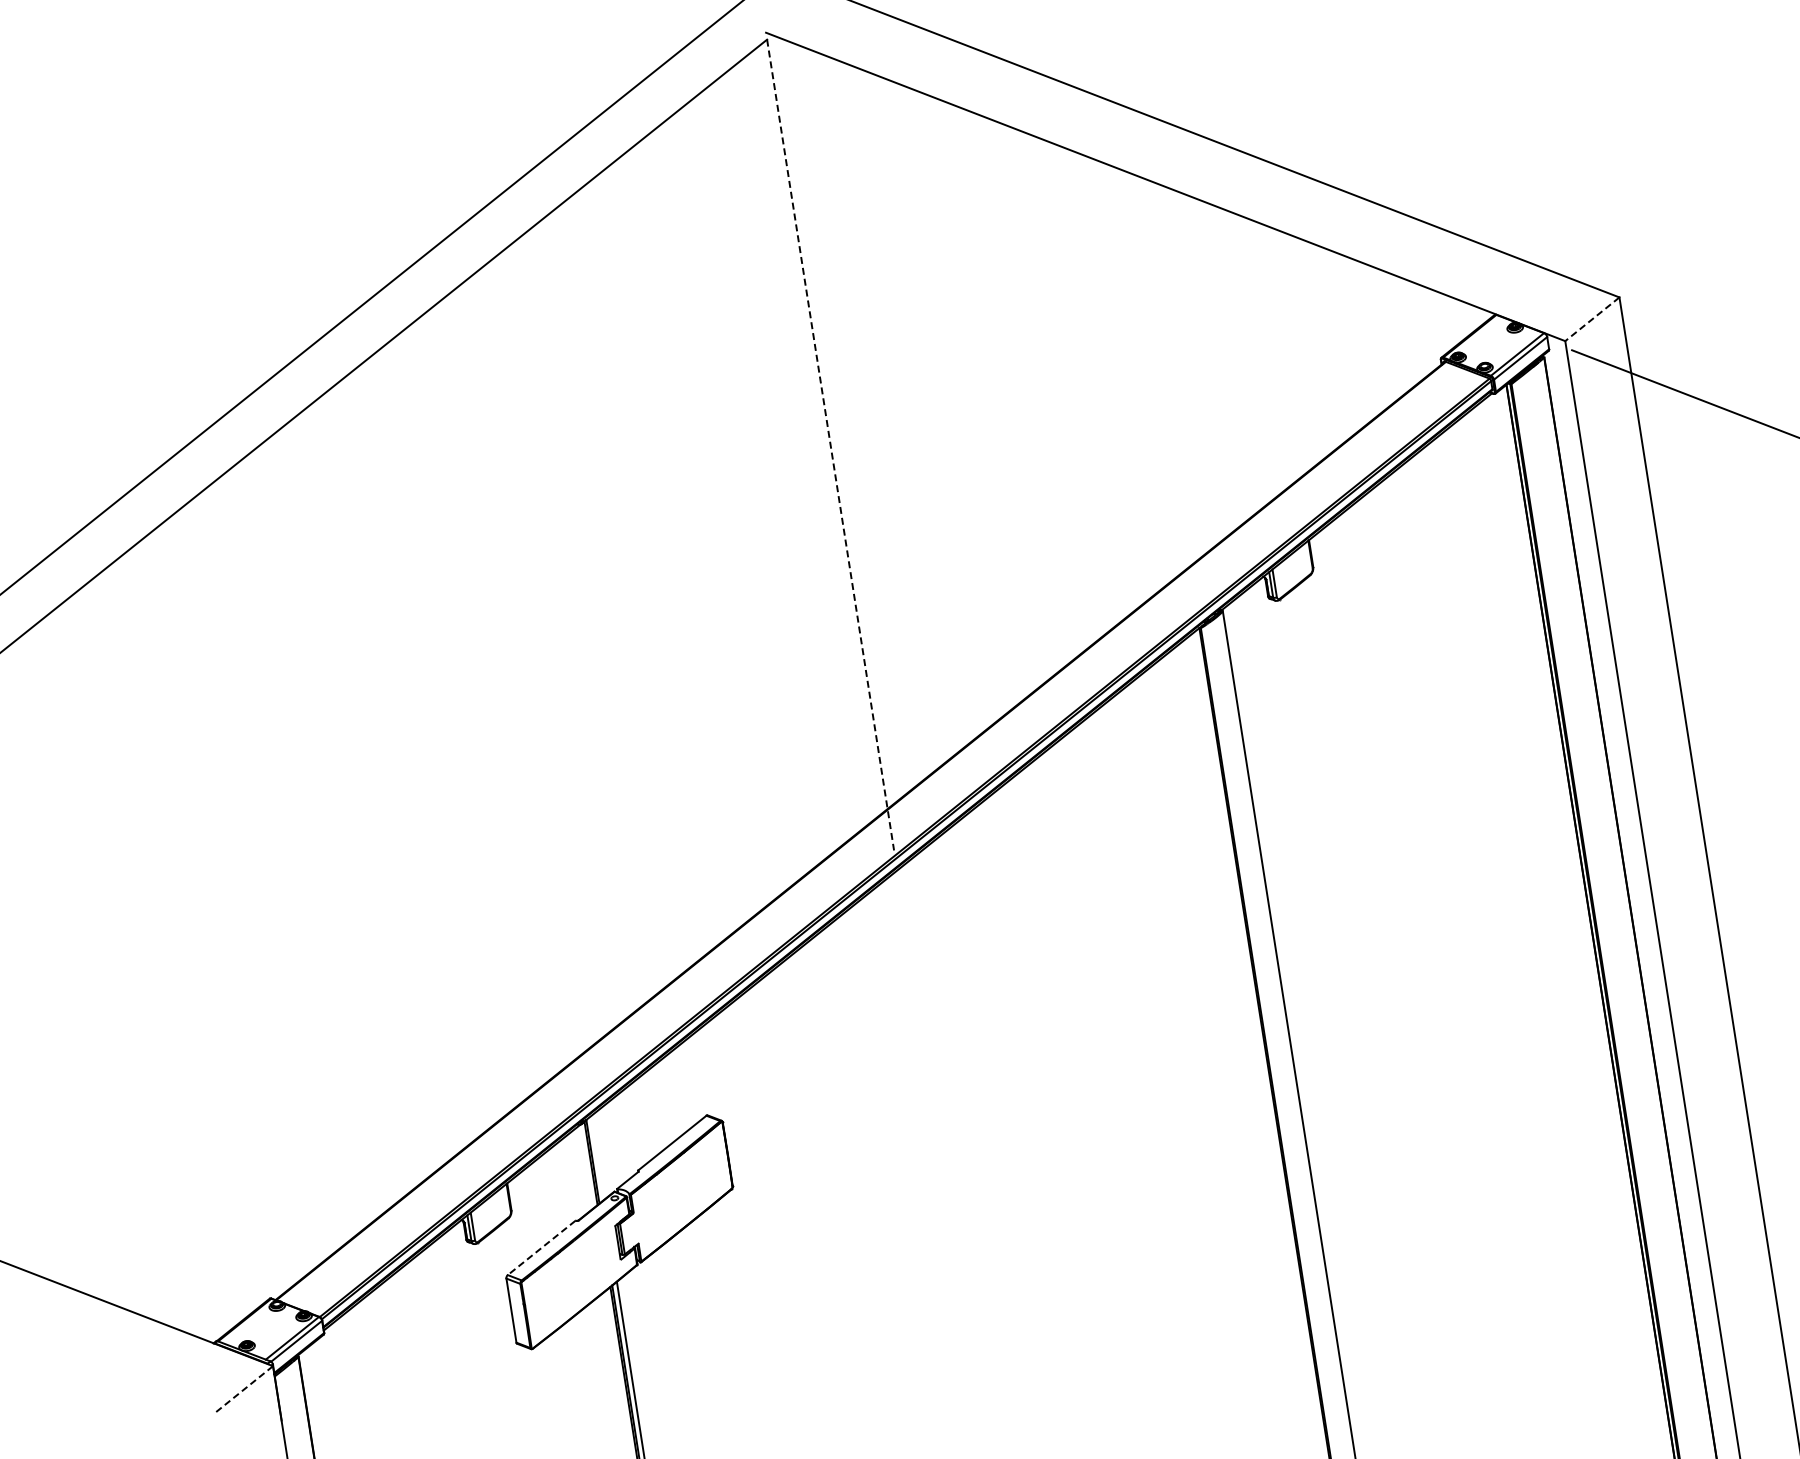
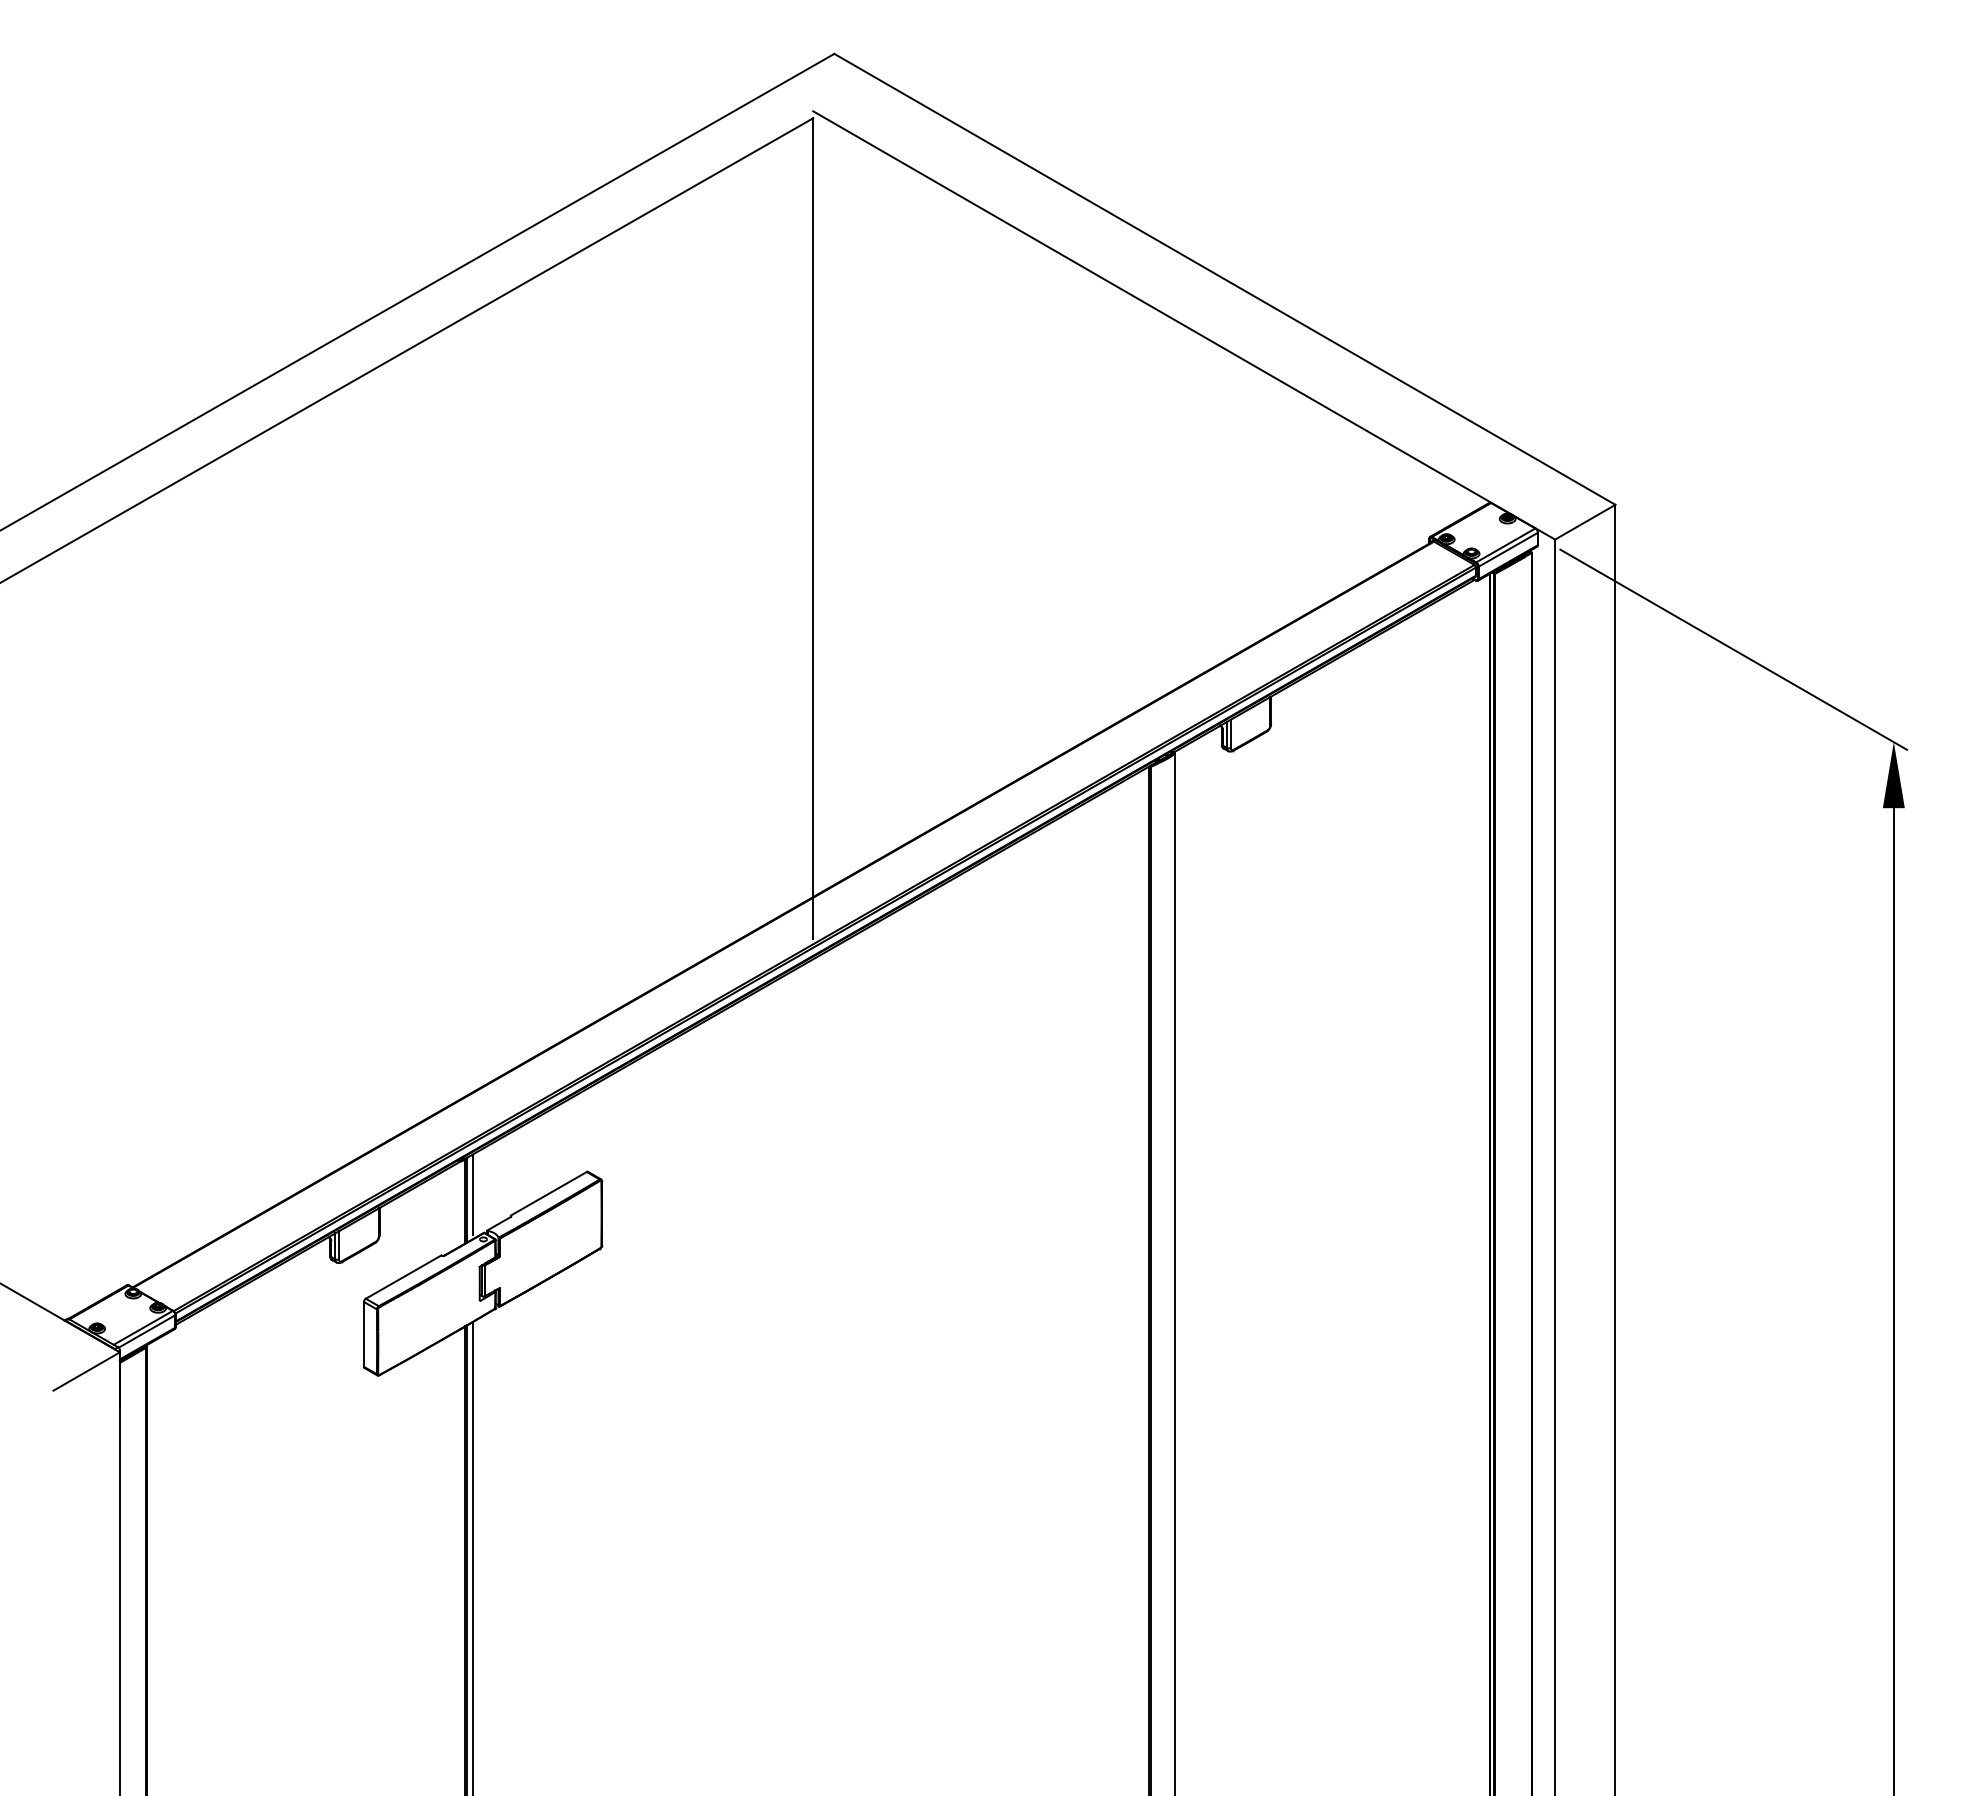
line: (1592, 319) -> (1585, 522), dashed -> solid
line: (831, 445) -> (813, 529), dashed -> solid
line: (597, 1155) -> (472, 1194), added
line: (541, 1248) -> (403, 1277), dashed -> solid
line: (243, 1390) -> (86, 1371), dashed -> solid

